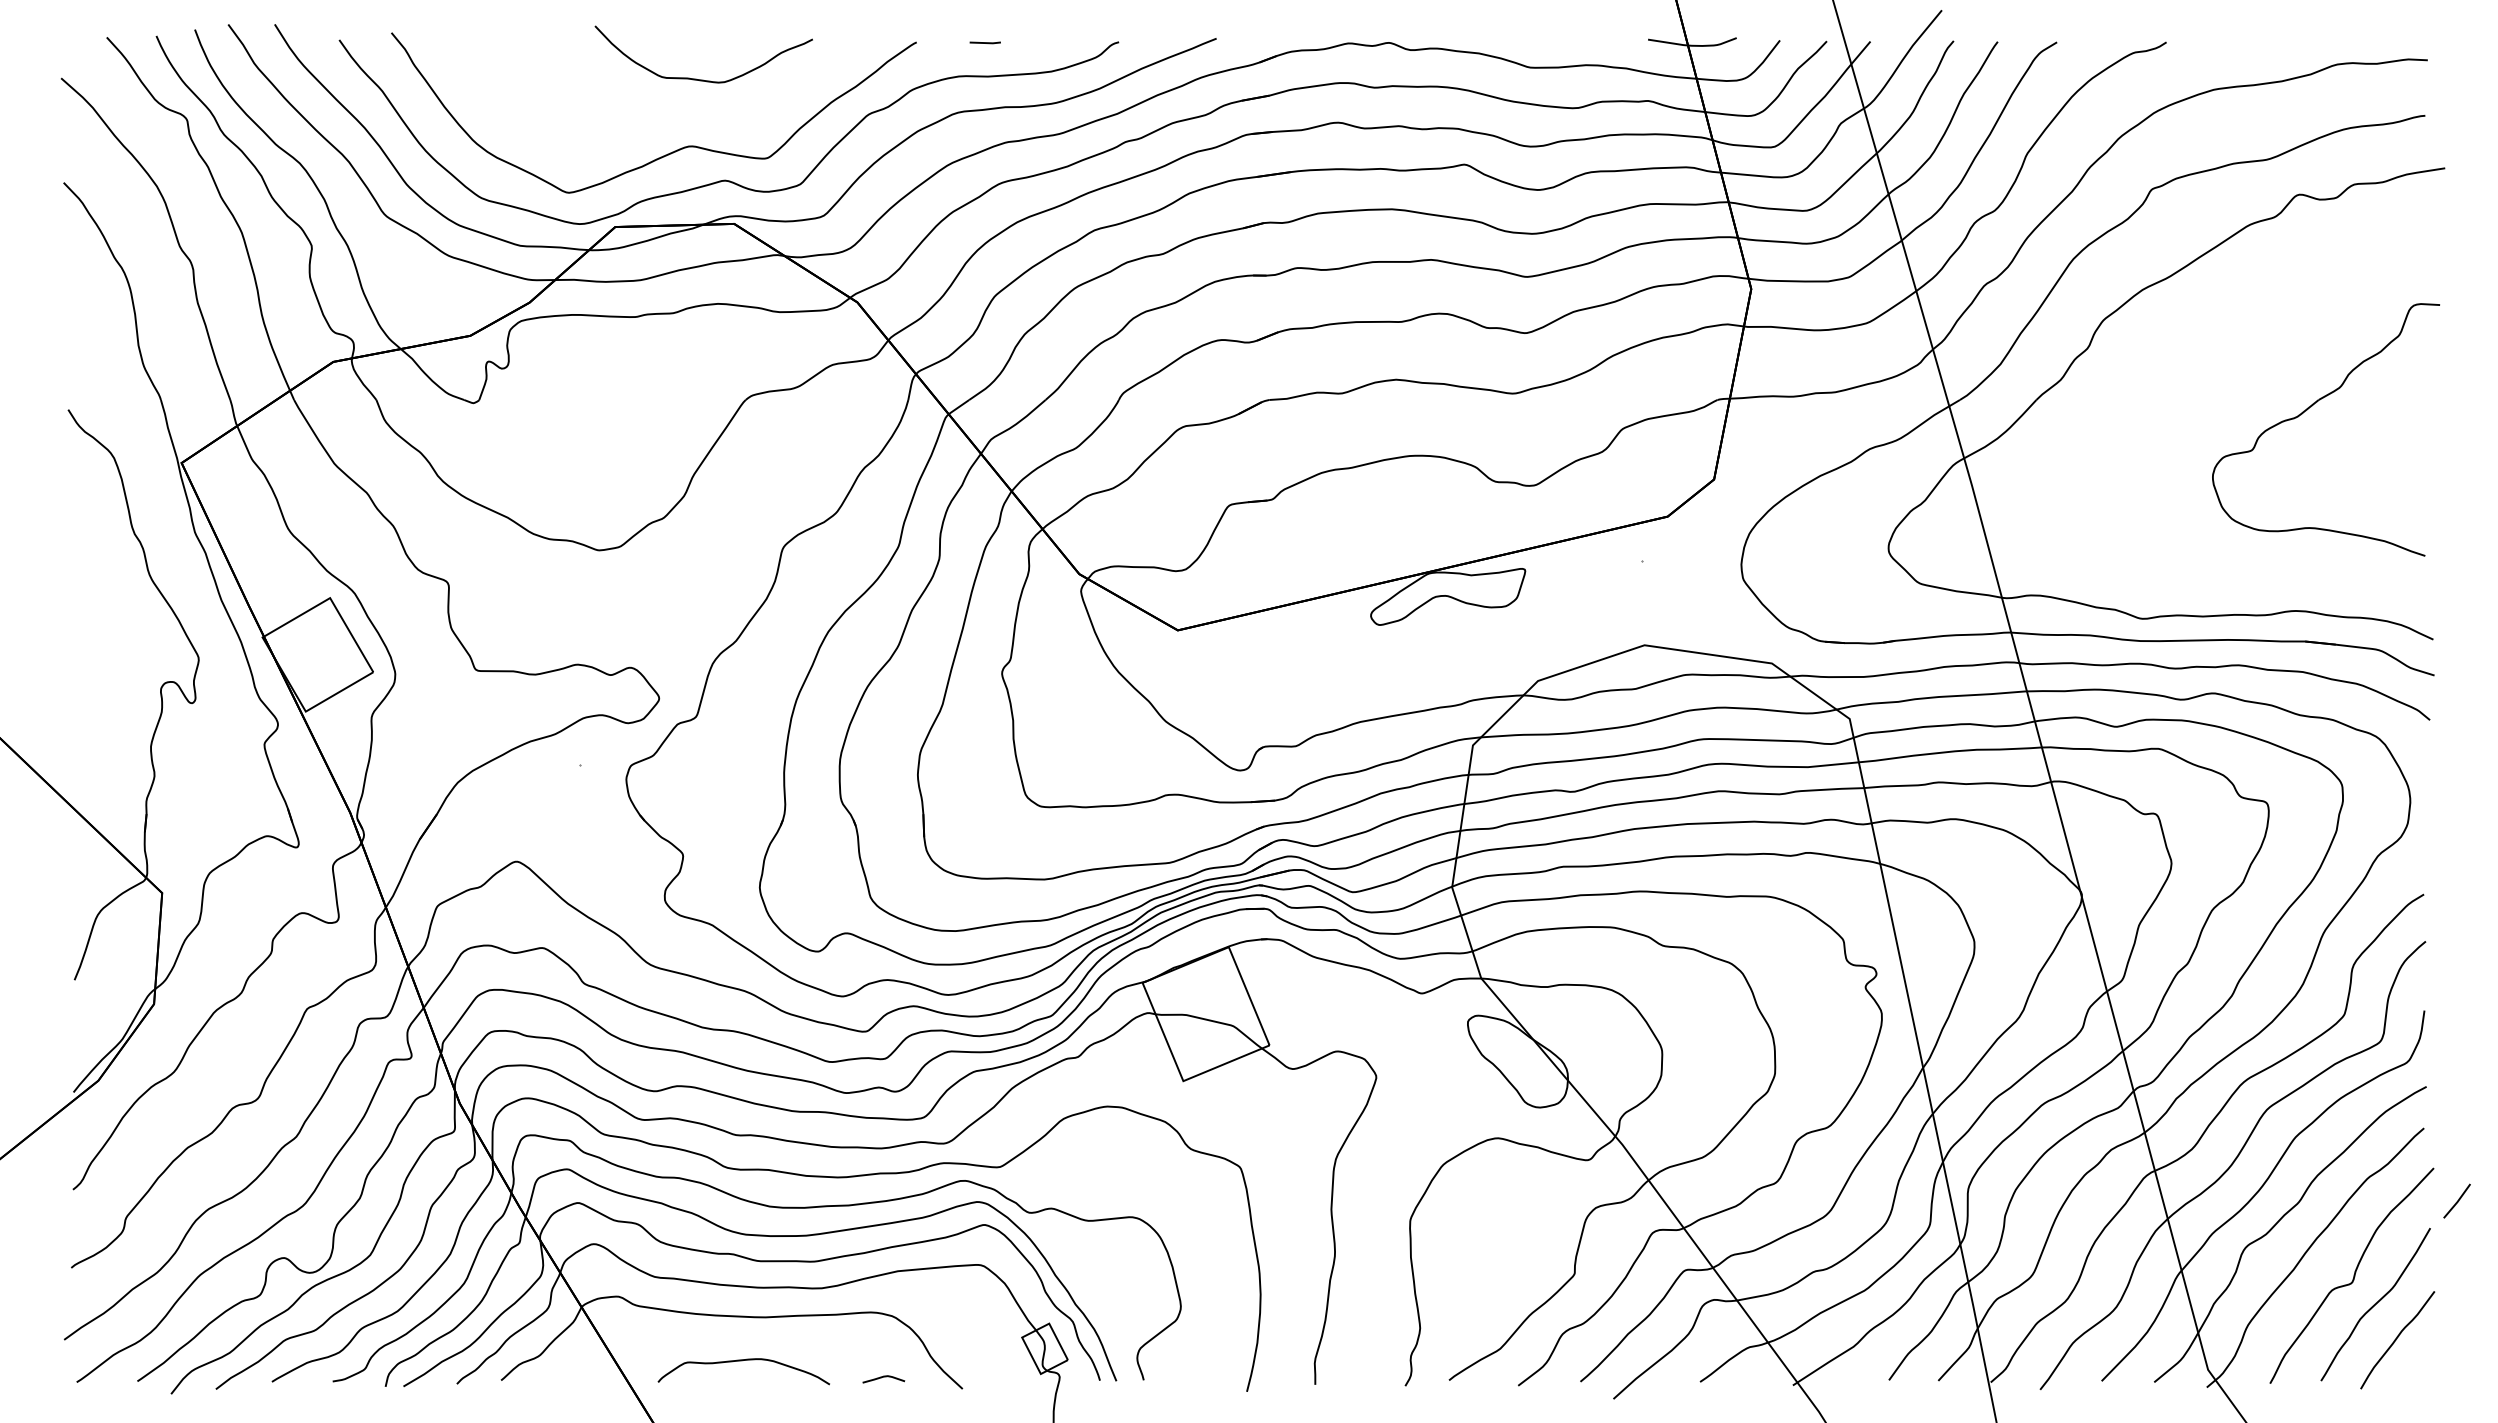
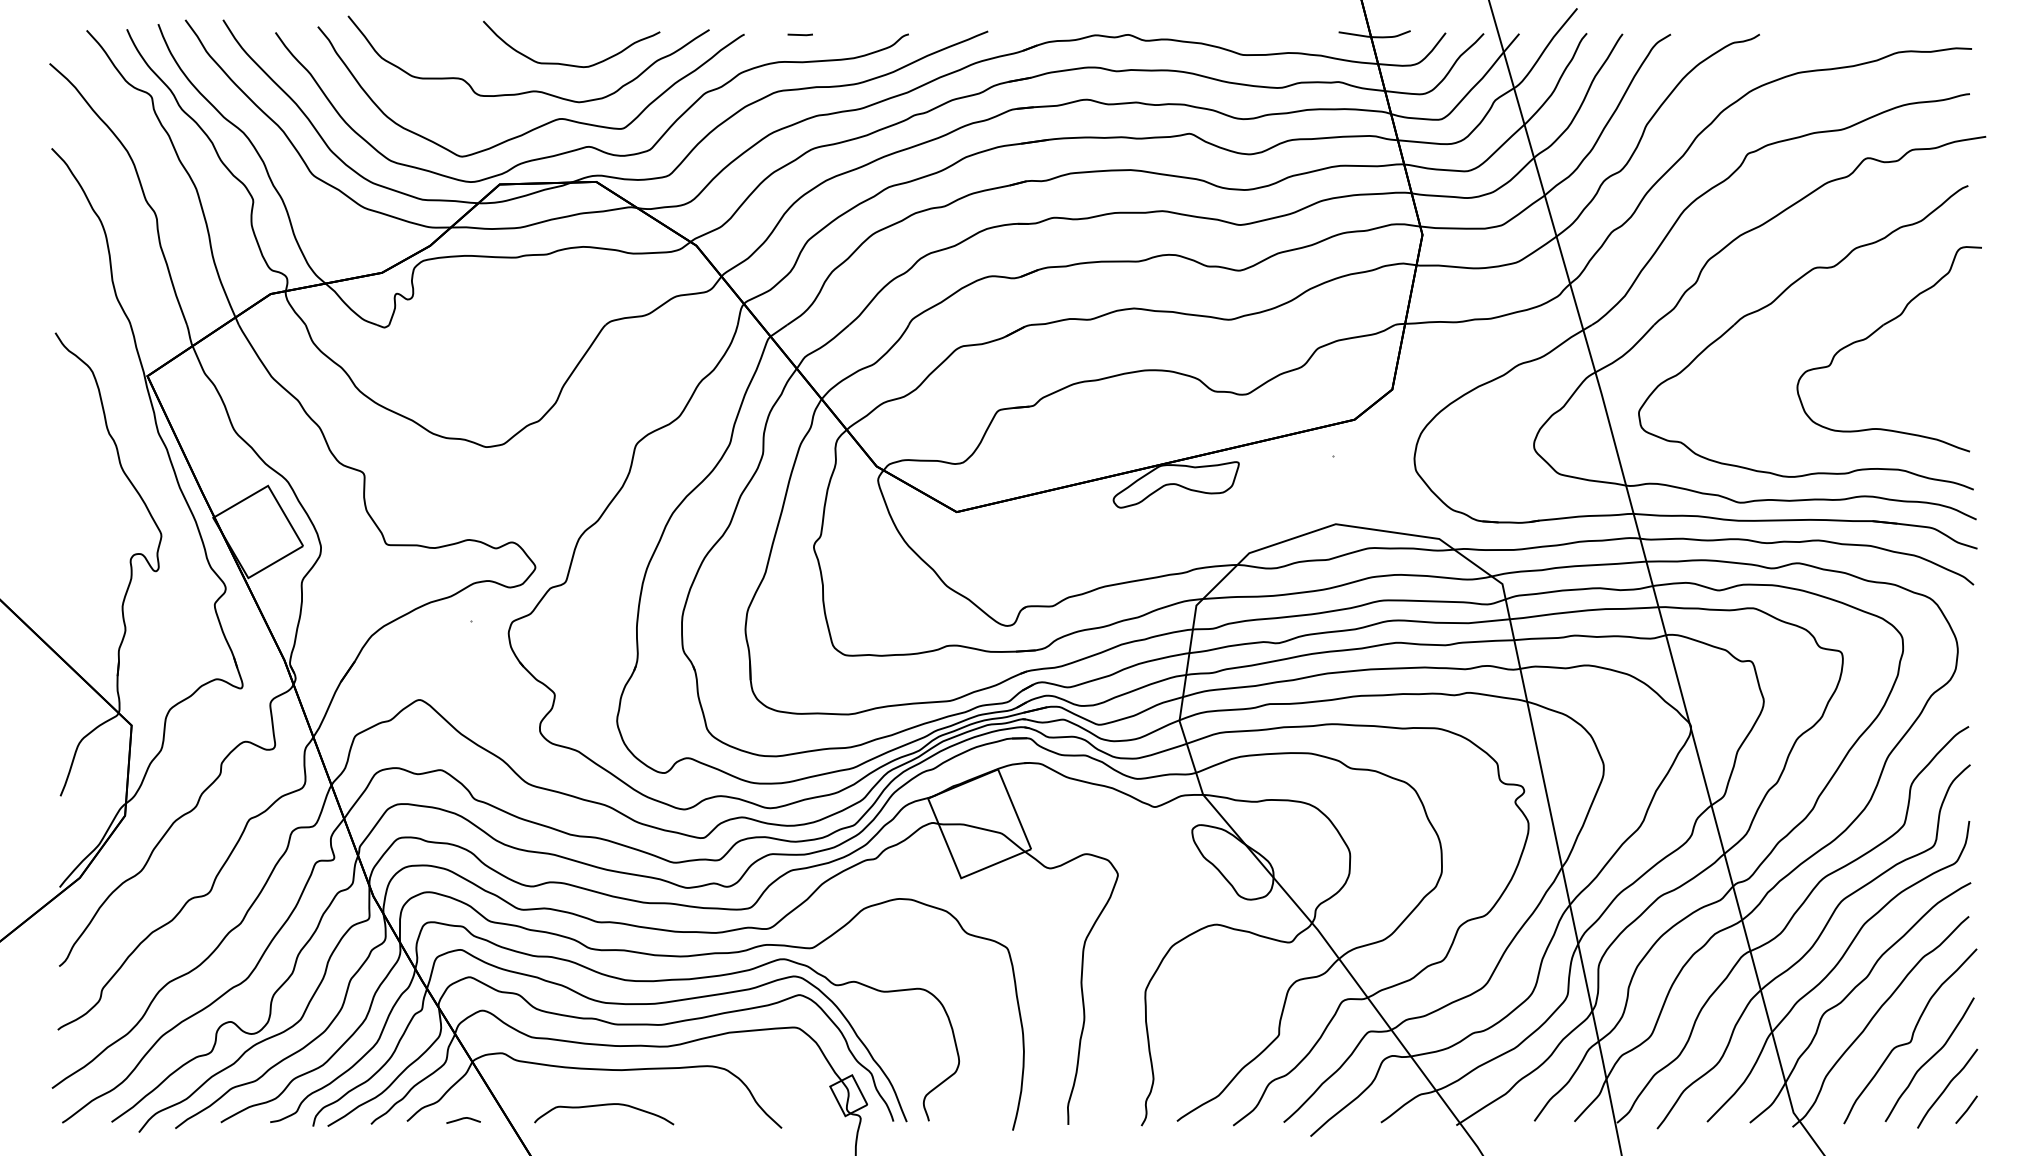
curve: (654, 111) -> (531, 90), added
part: (2182, 373) -> (1772, 303), added
line: (2457, 1200) -> (1966, 1109), moved
curve: (883, 1377) -> (463, 1118), moved

